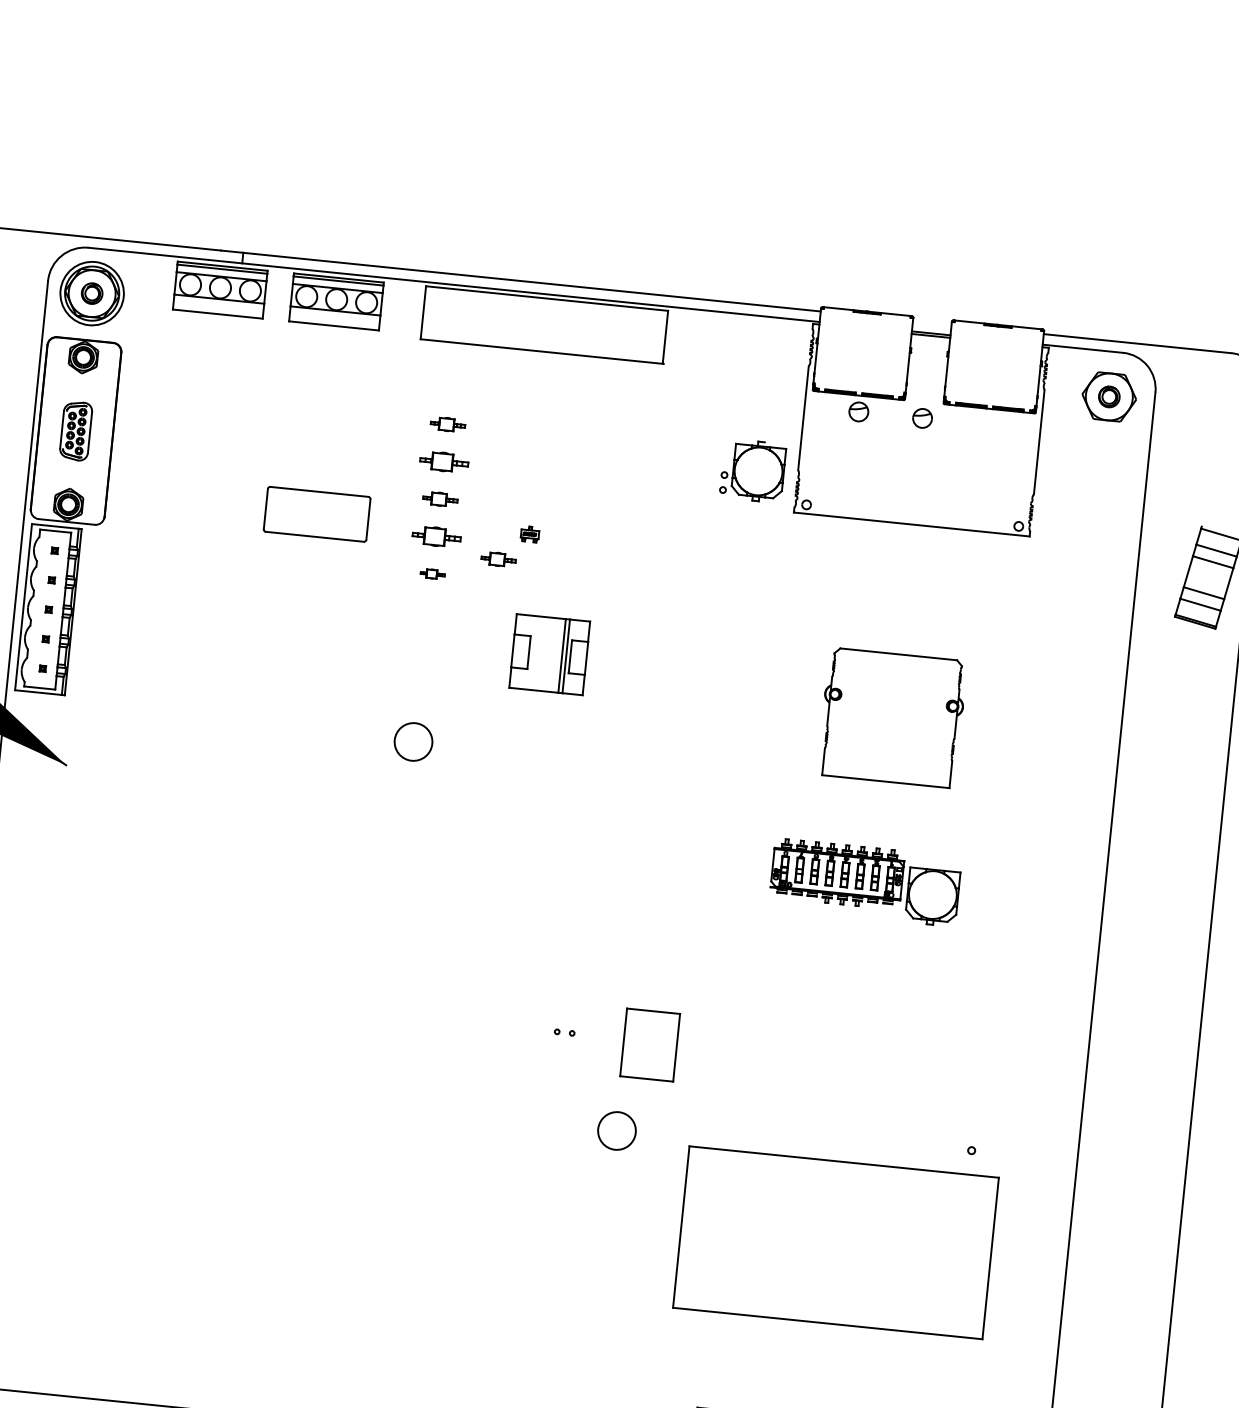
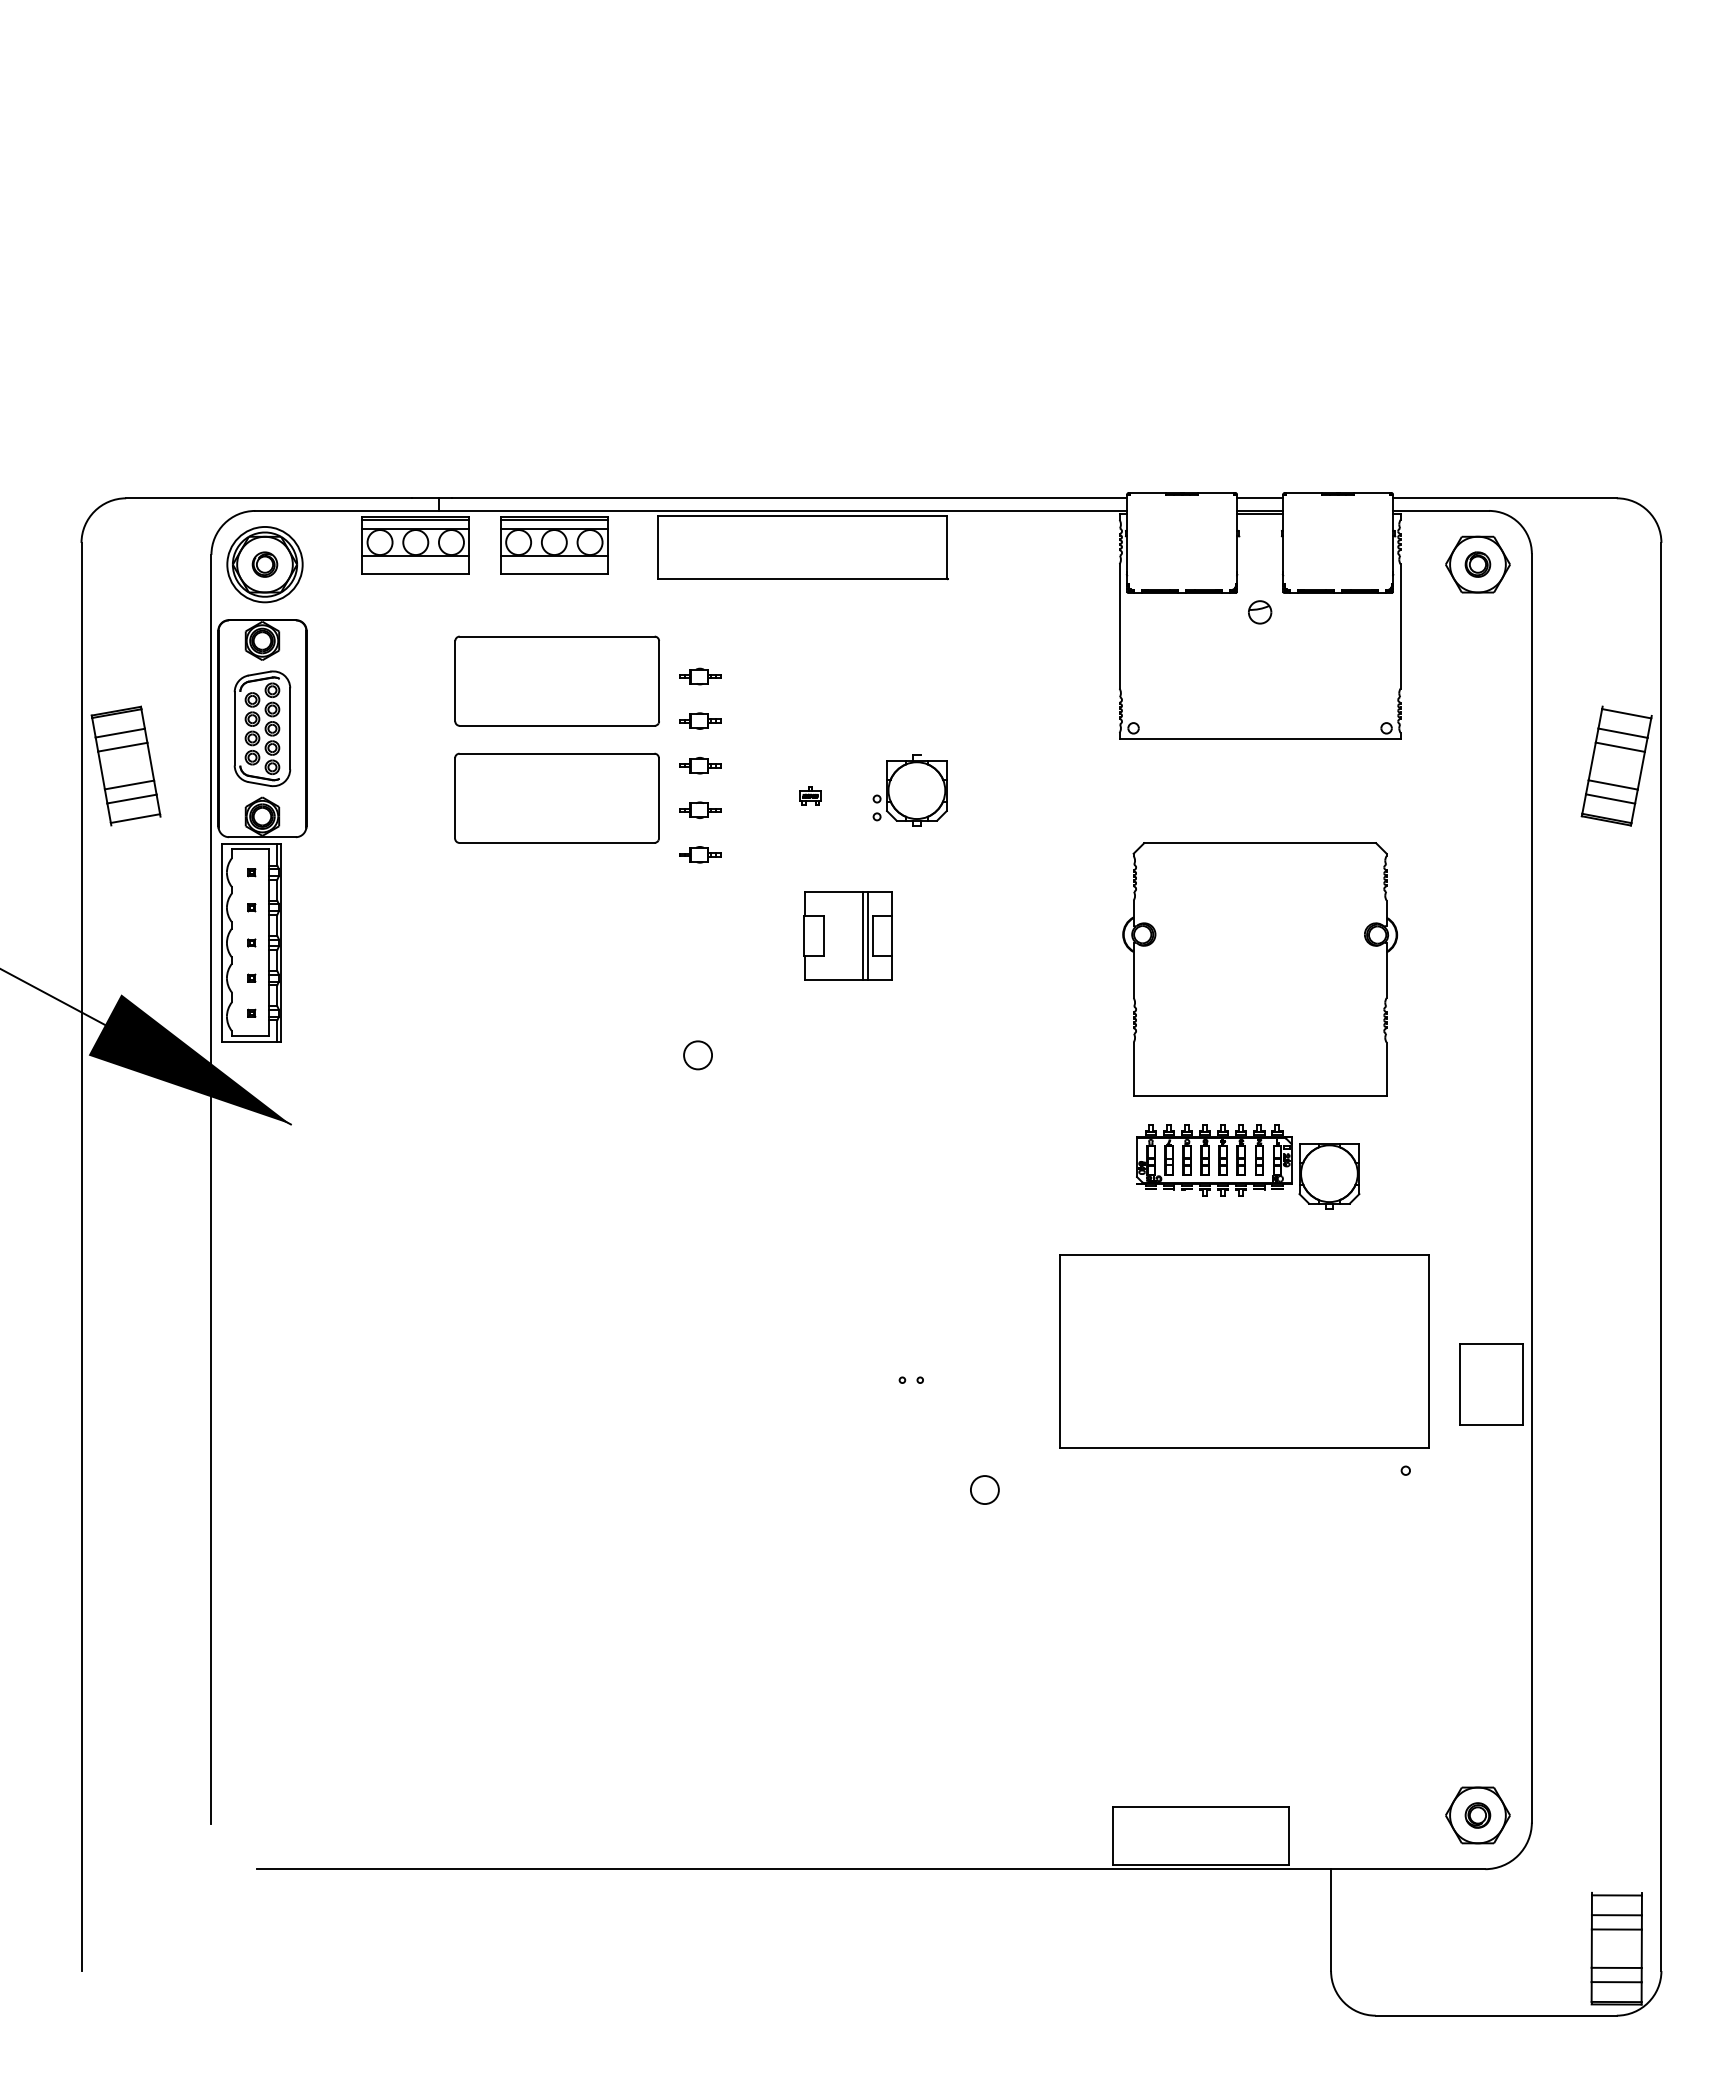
line: (932, 322) -> (1260, 498), added
part: (859, 412) -> (1184, 612), removed
part: (326, 415) -> (556, 680), added
part: (76, 430) -> (262, 728), size x1.67
part: (444, 461) -> (700, 720), size x0.71
part: (752, 470) -> (909, 790), moved
part: (316, 513) -> (556, 797), size x1.67
part: (436, 536) -> (700, 809), size x0.71
part: (498, 559) -> (776, 829), removed
part: (432, 573) -> (700, 854), size x1.43
part: (892, 717) -> (1260, 969), size x1.67
circle: (413, 742) -> (697, 1055), size x0.62
part: (650, 1044) -> (1491, 1384), moved
circle: (616, 1130) -> (984, 1489), size x0.62
part: (835, 1242) -> (1244, 1351), moved

